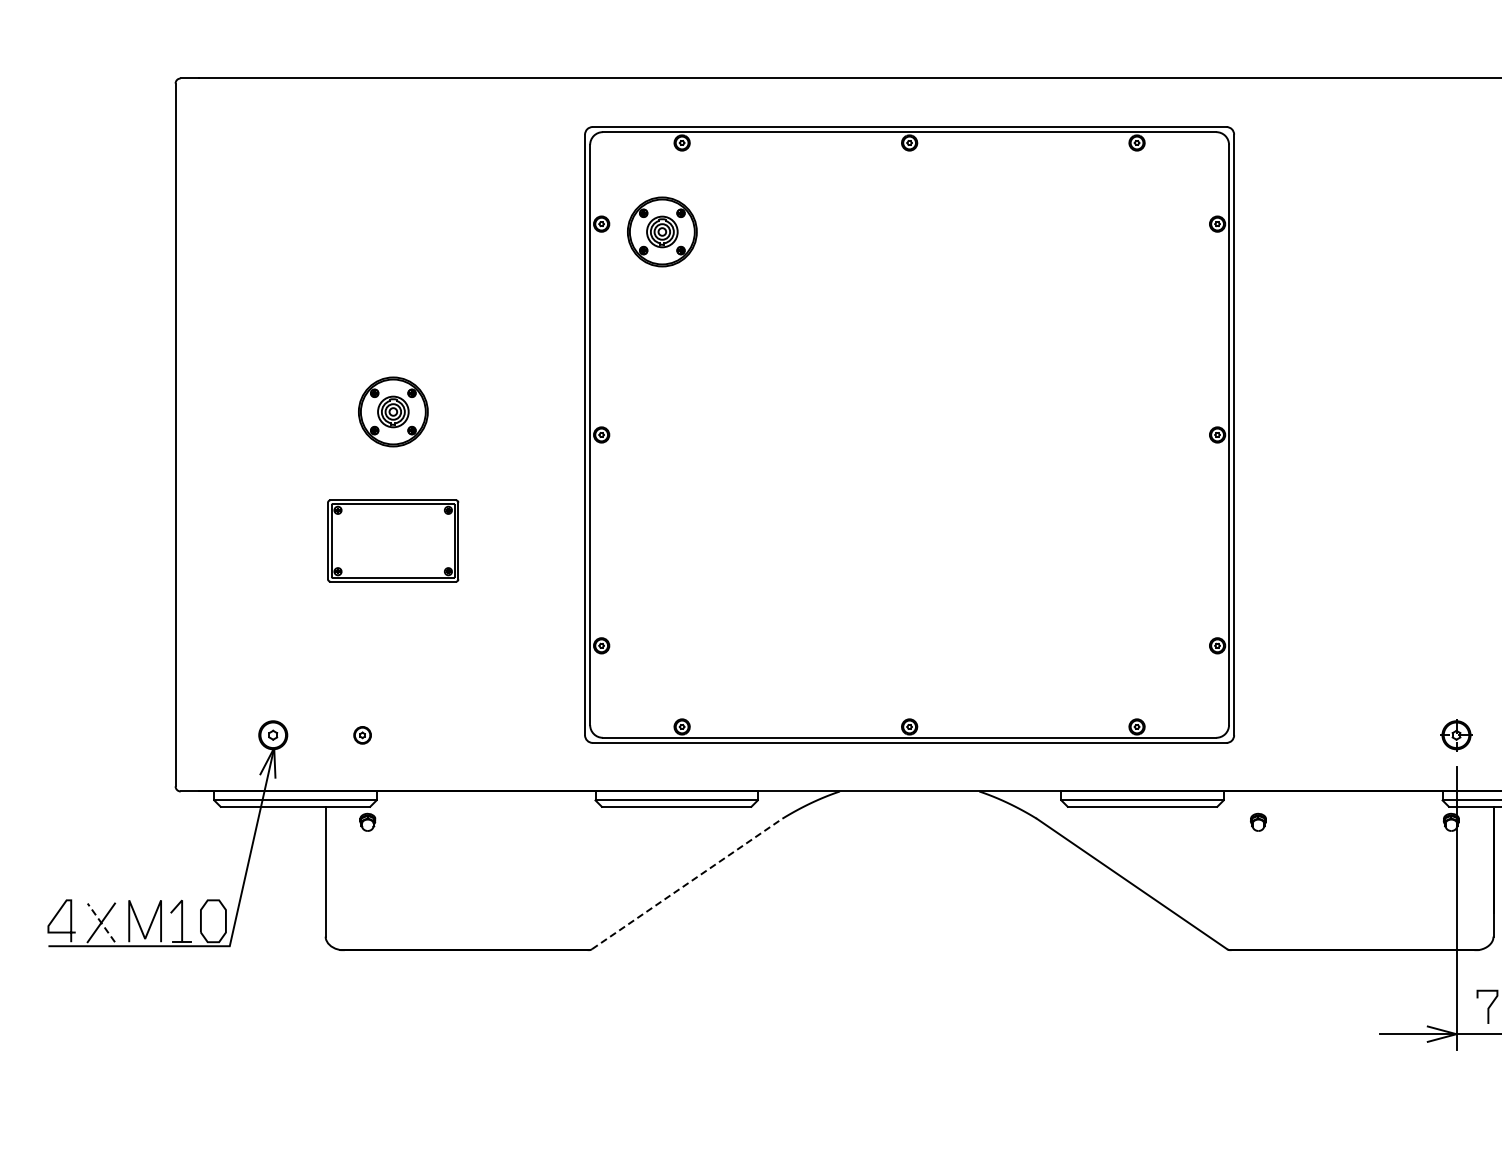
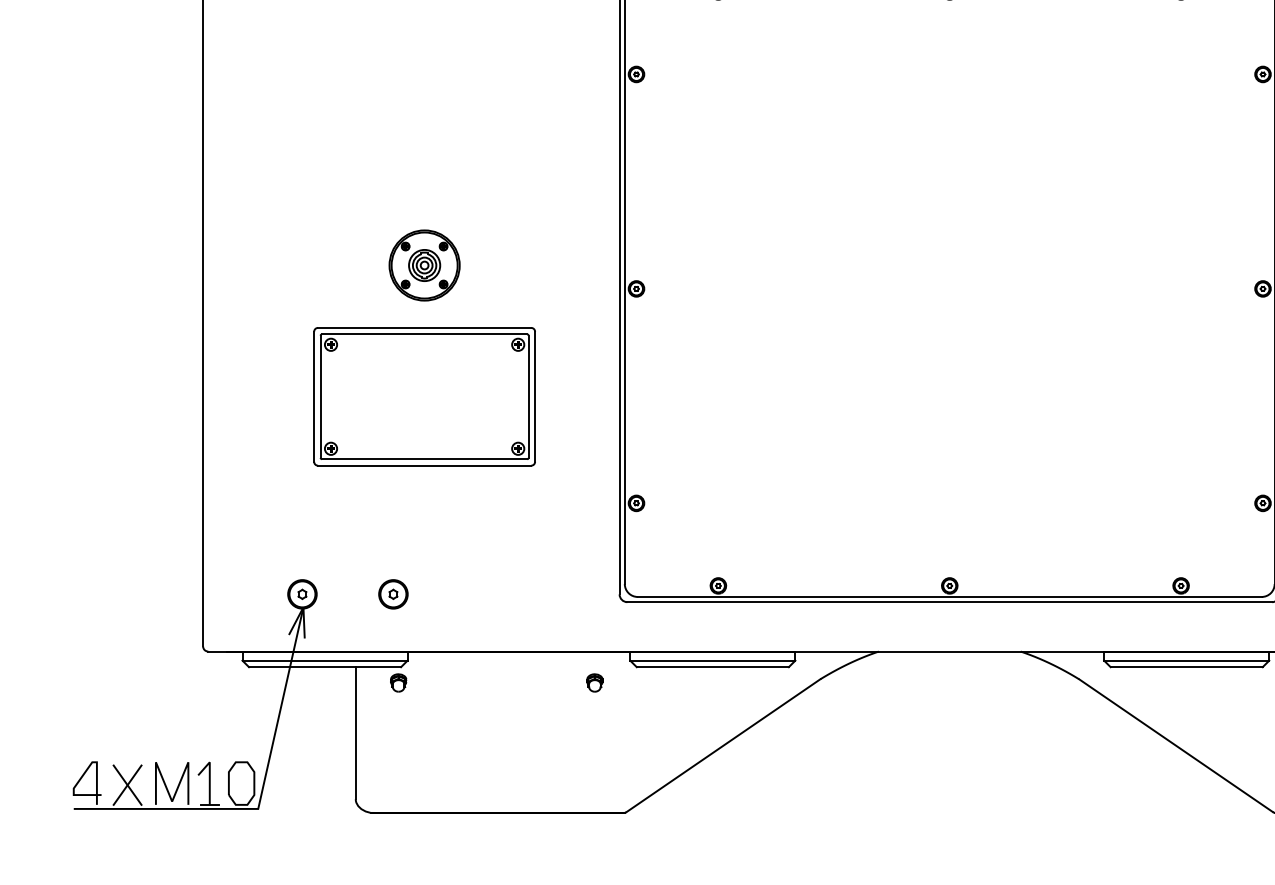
part: (662, 231) -> (698, 81), removed
part: (392, 540) -> (423, 396), size x1.67
part: (362, 735) -> (393, 594), size x1.67
part: (560, 821) -> (594, 682), added
line: (687, 883) -> (723, 745), dashed -> solid
line: (101, 922) -> (127, 784), dashed -> solid

